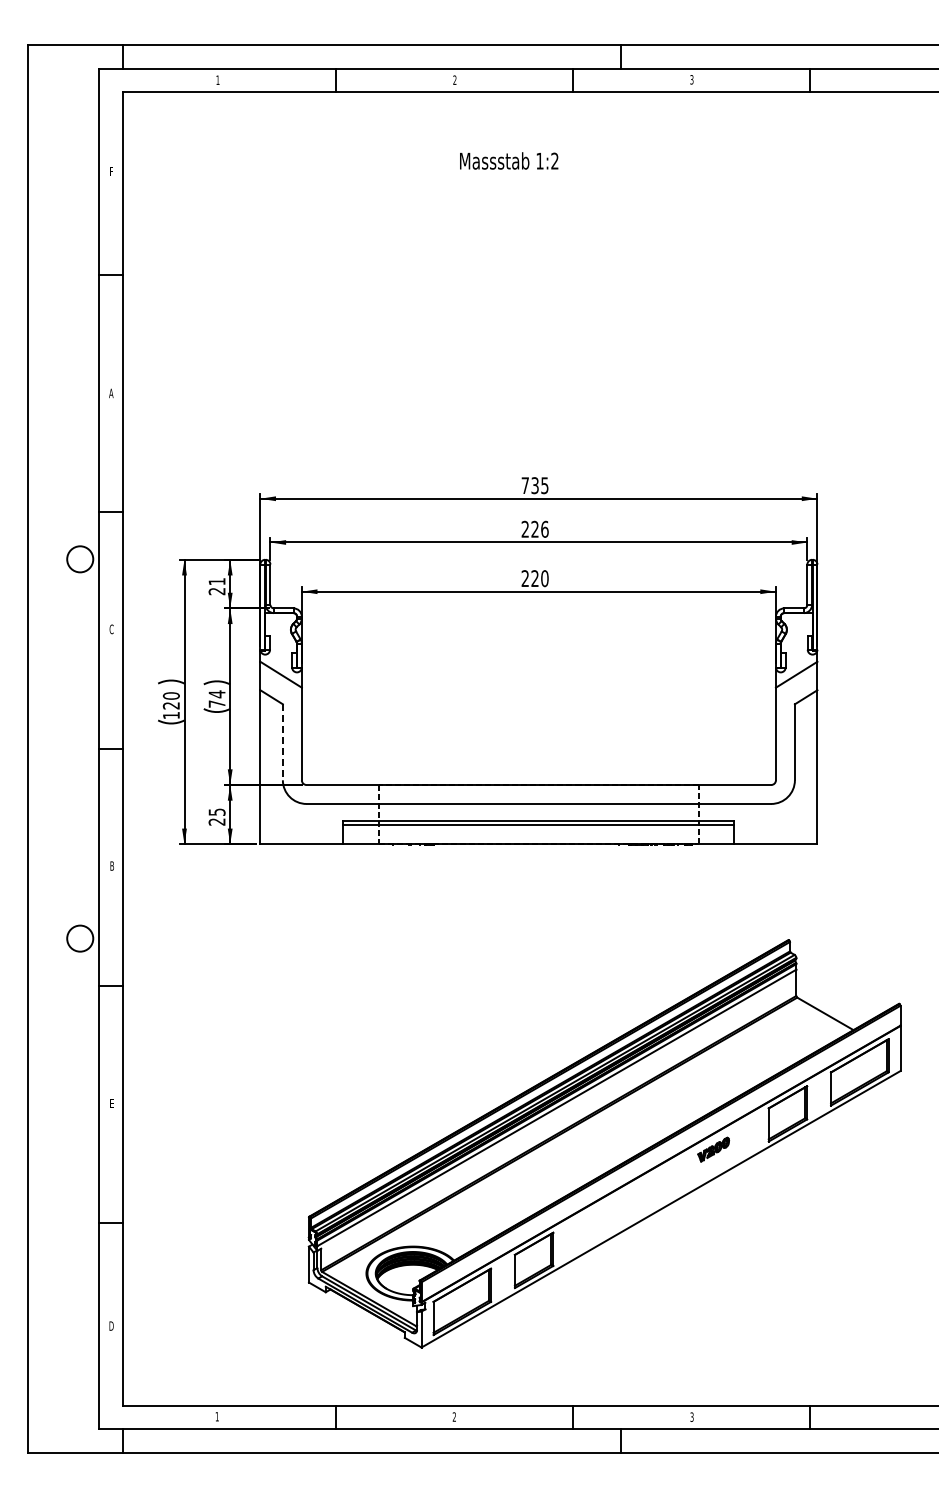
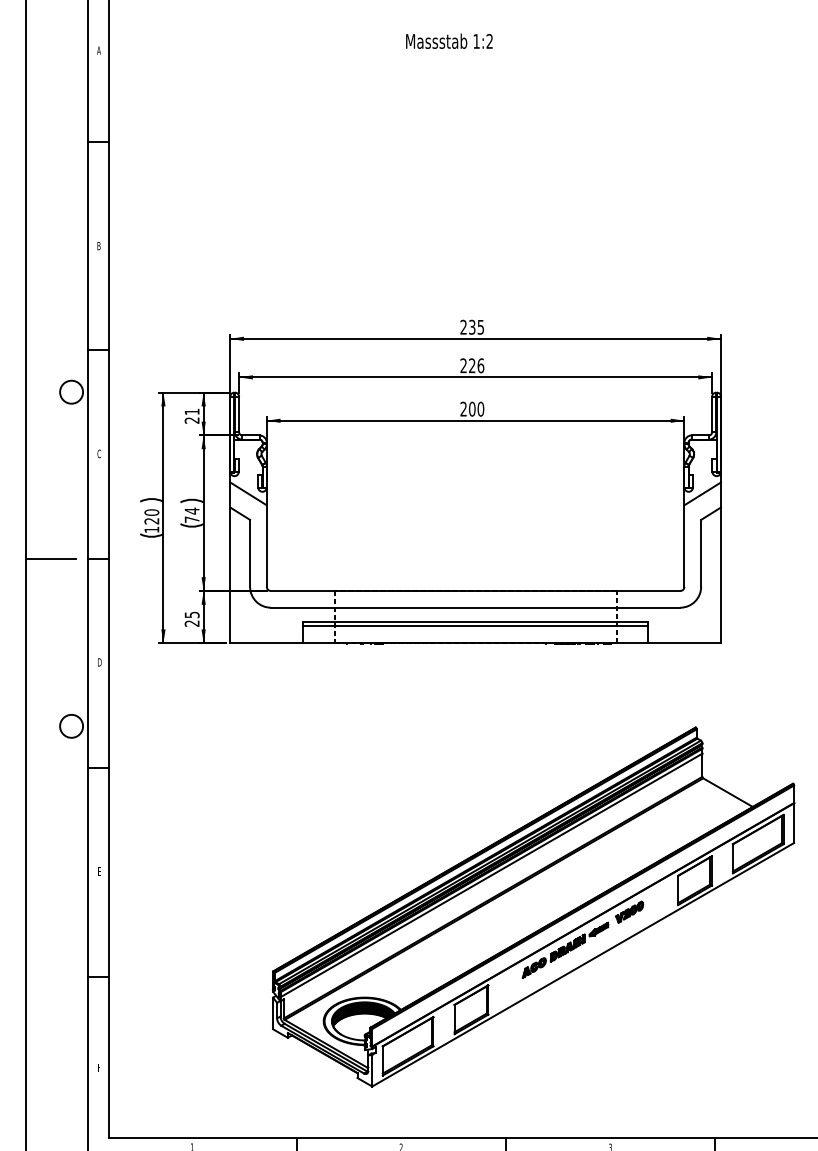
text: (111, 171) -> (99, 50), F -> A
text: (111, 393) -> (99, 246), A -> B
text: (524, 485) -> (462, 327), 735 -> 235
text: (534, 578) -> (471, 409), 220 -> 200
line: (282, 742) -> (249, 553), dashed -> solid
line: (56, 748) -> (50, 558), added
text: (112, 865) -> (100, 661), B -> D
part: (640, 1192) -> (565, 949), added
text: (111, 1325) -> (99, 1067), D -> F

